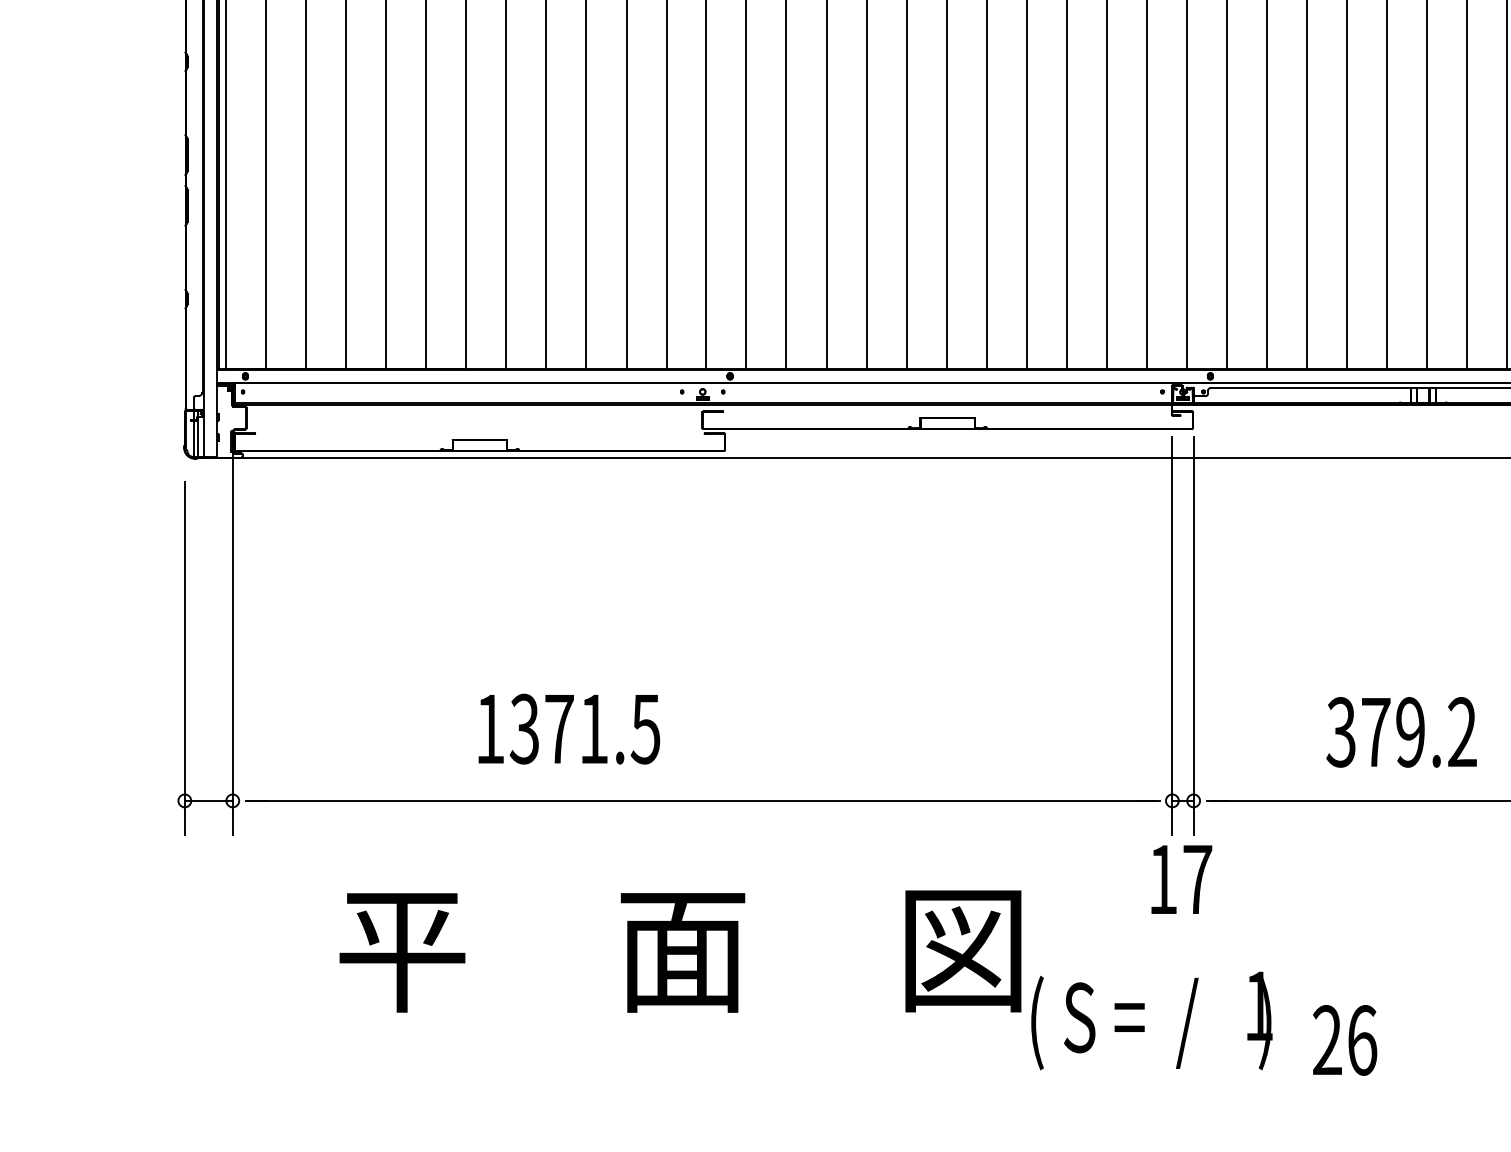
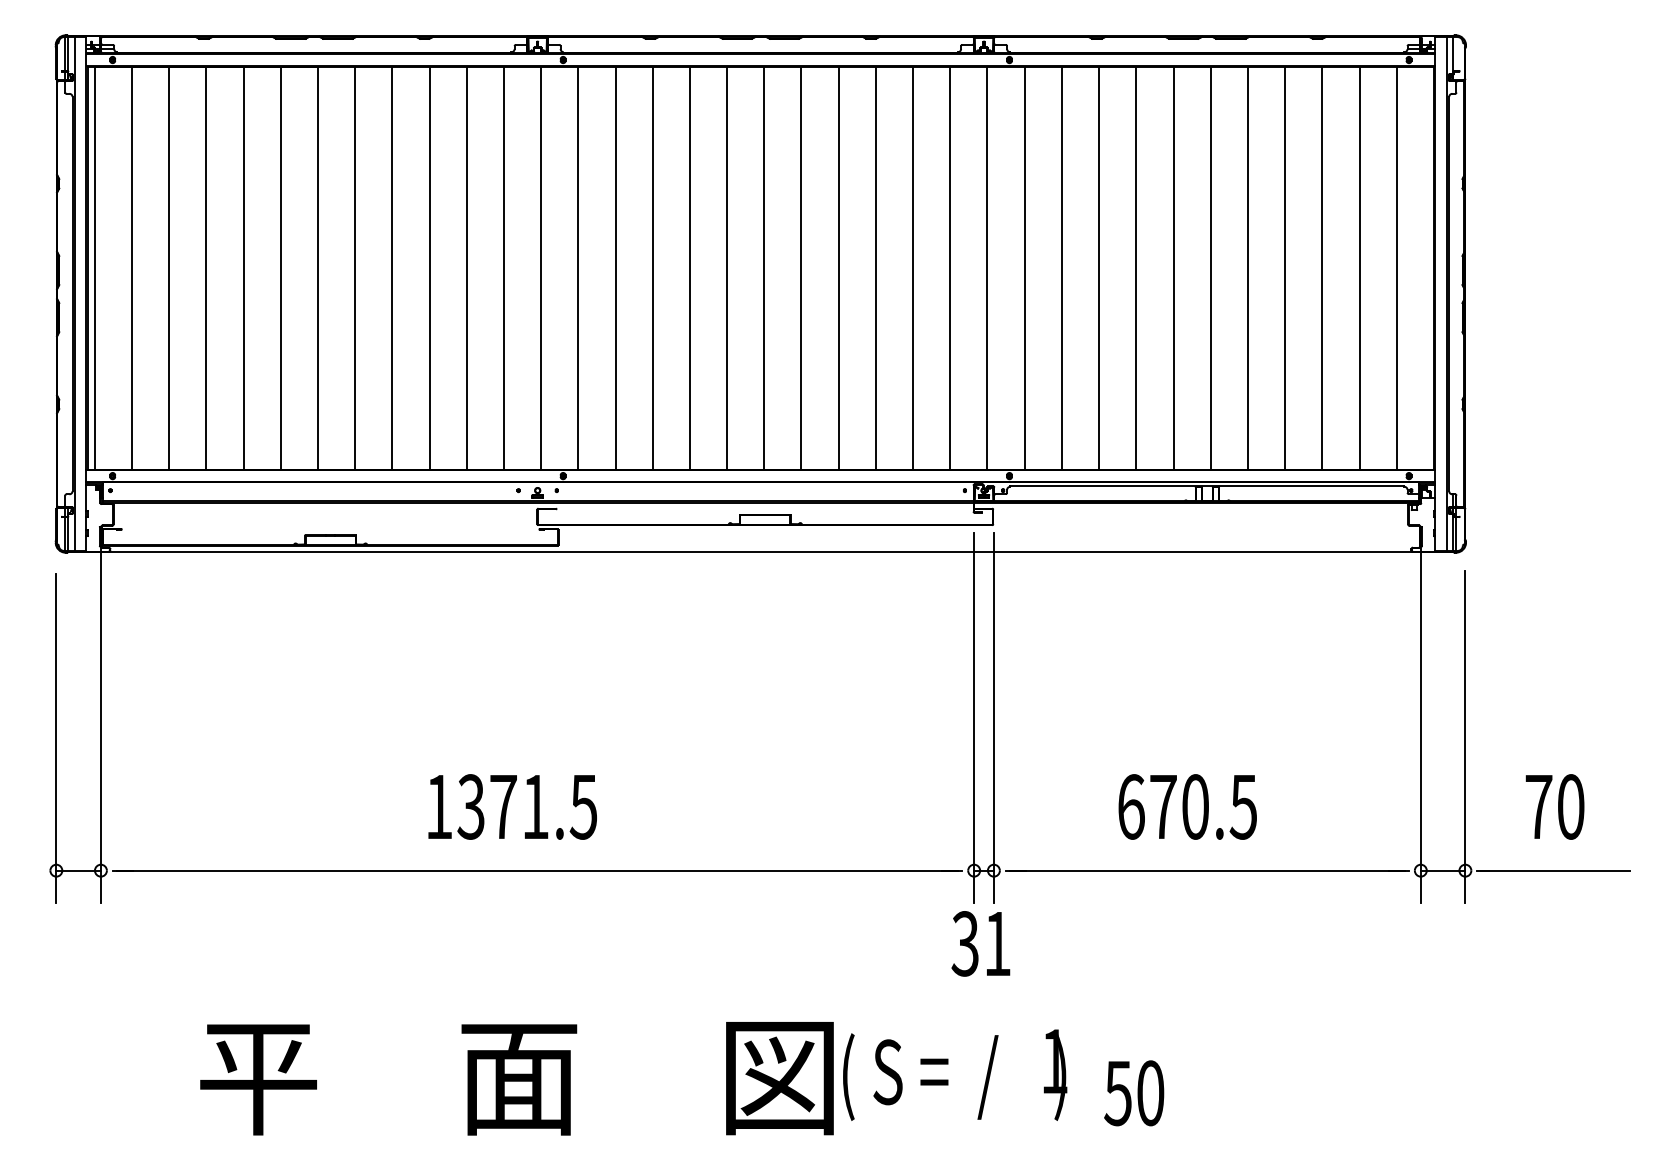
text: (569, 728) -> (512, 806), moved
text: (1401, 731) -> (1187, 806), 379.2 -> 670.5
text: (1180, 879) -> (981, 943), 17 -> 31
text: (679, 951) -> (516, 1078), moved
text: (1344, 1040) -> (1134, 1093), 26 -> 50

